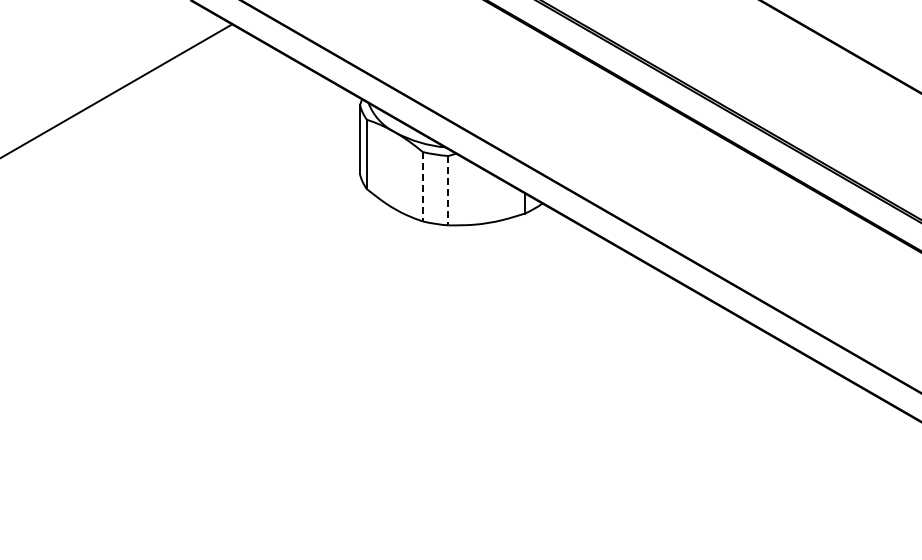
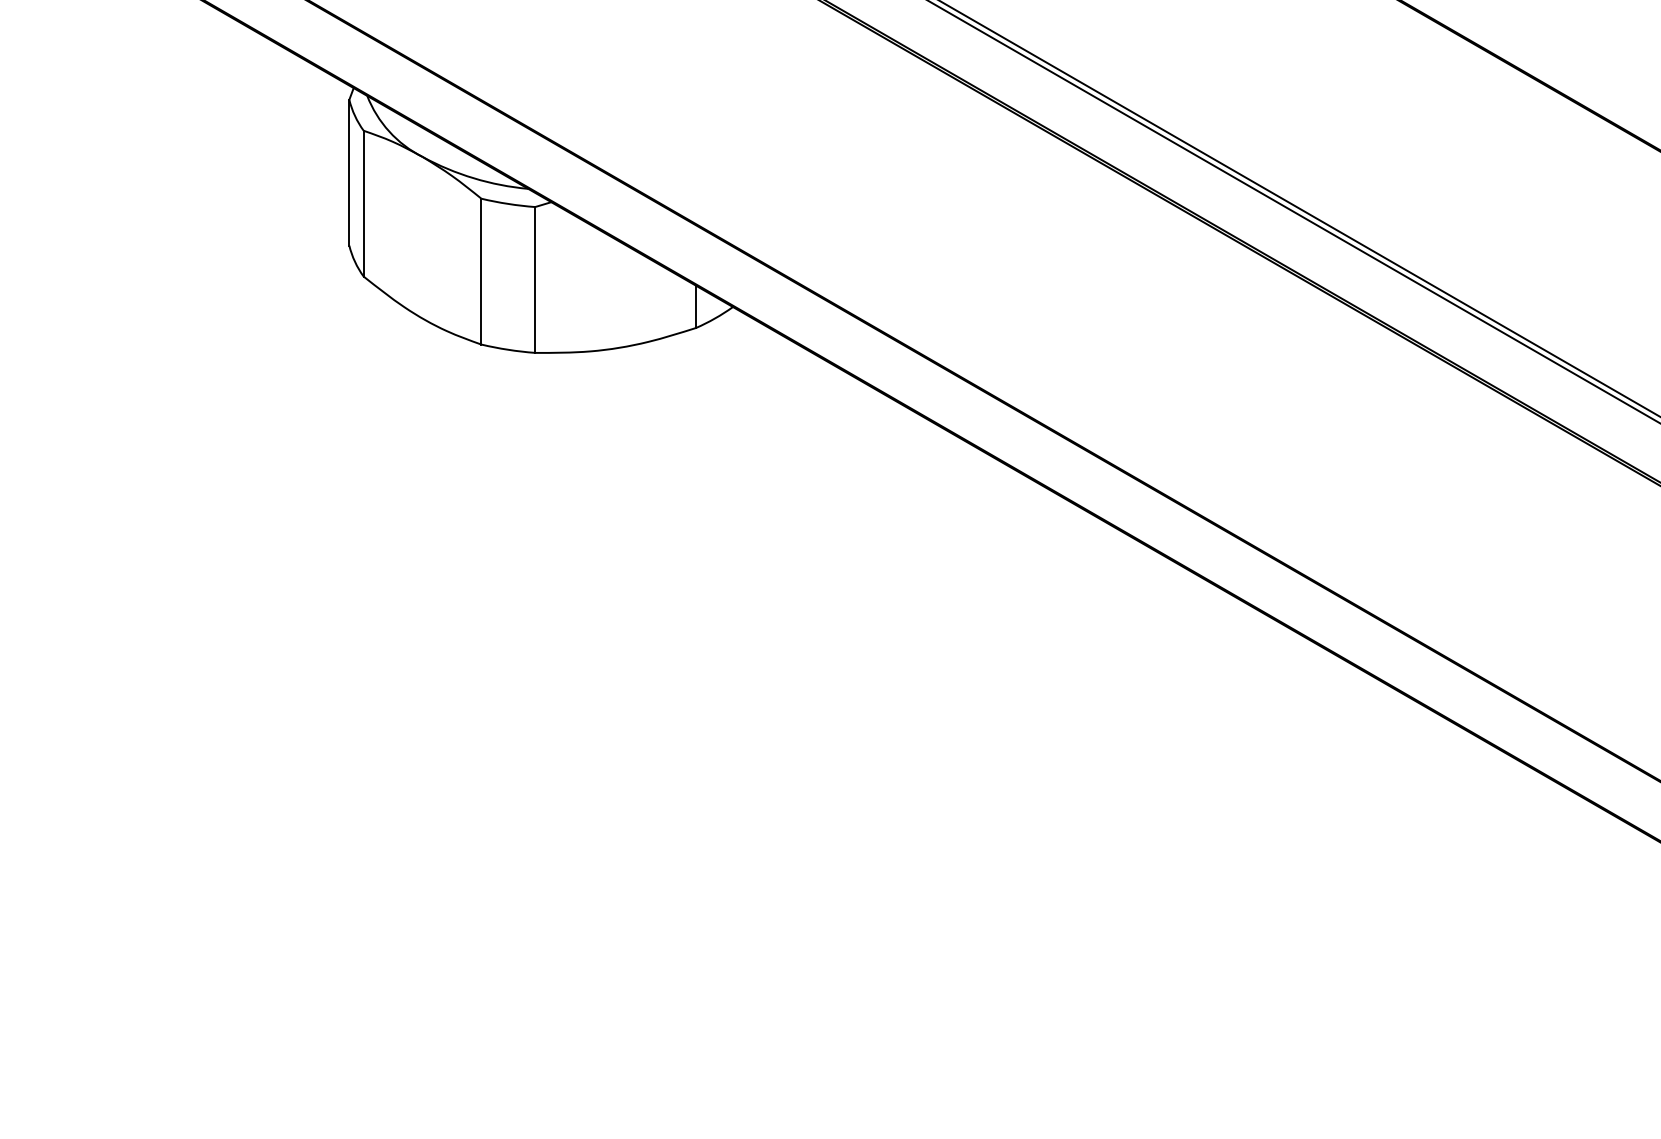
line: (422, 186) -> (480, 271), dashed -> solid
line: (448, 190) -> (535, 279), dashed -> solid

